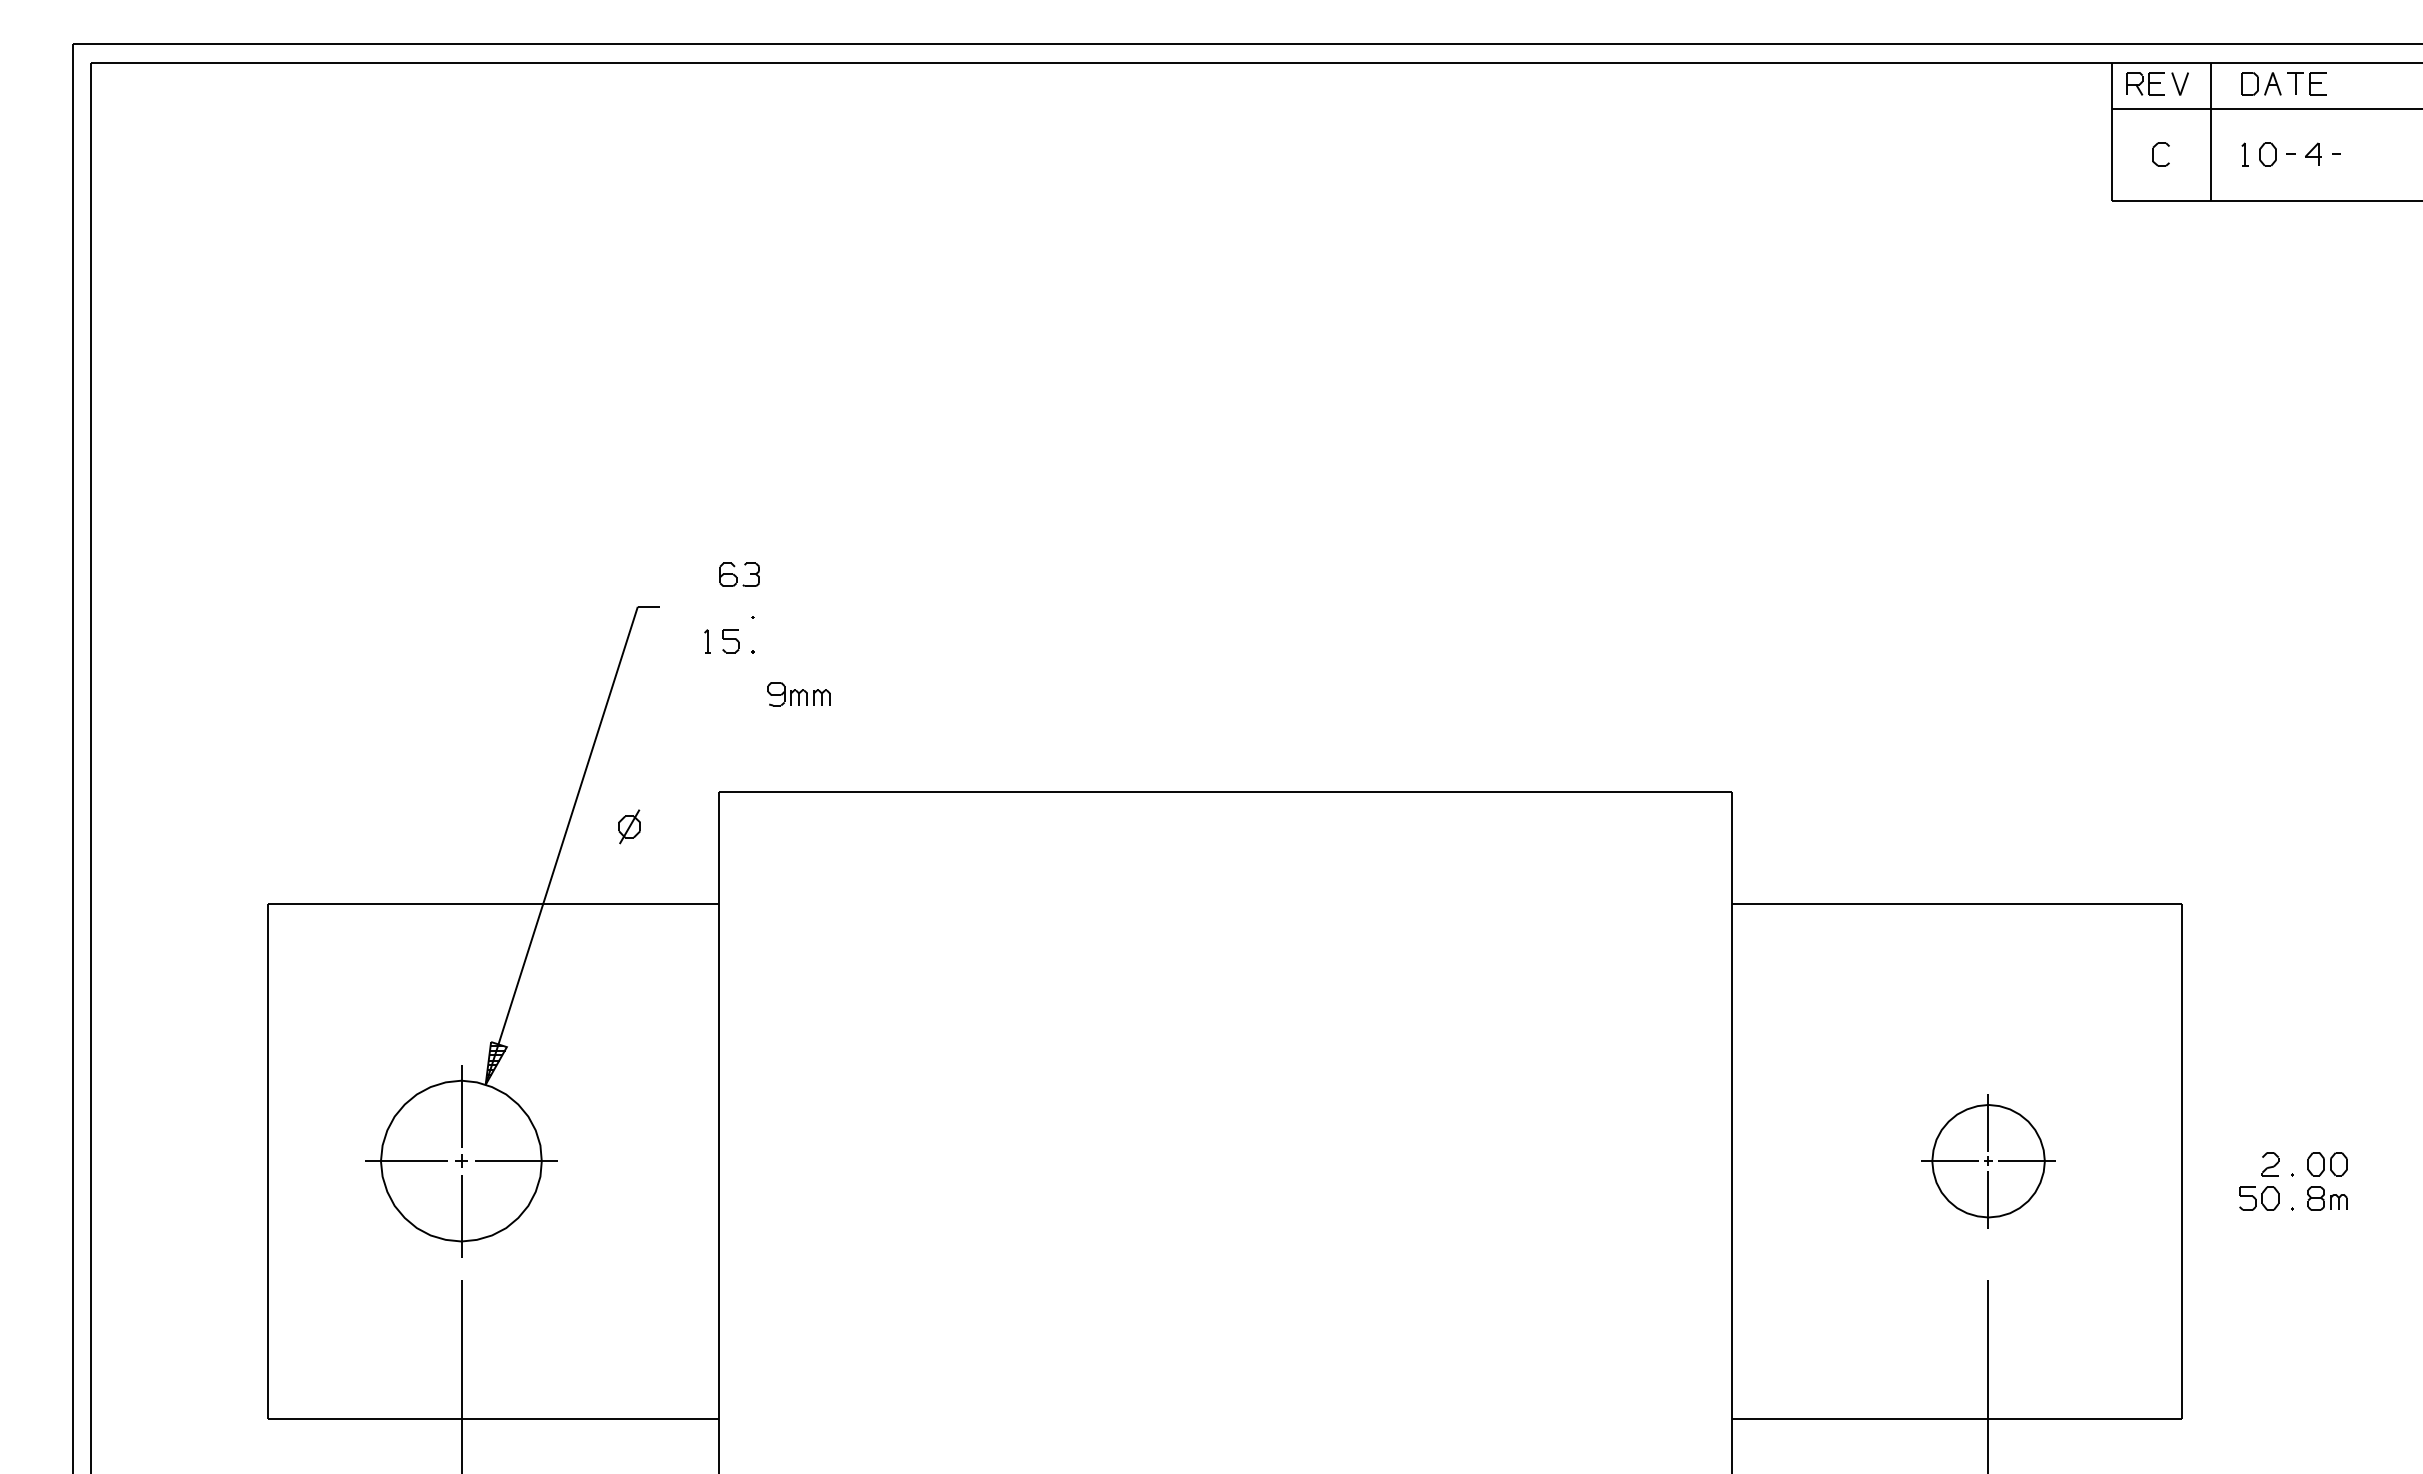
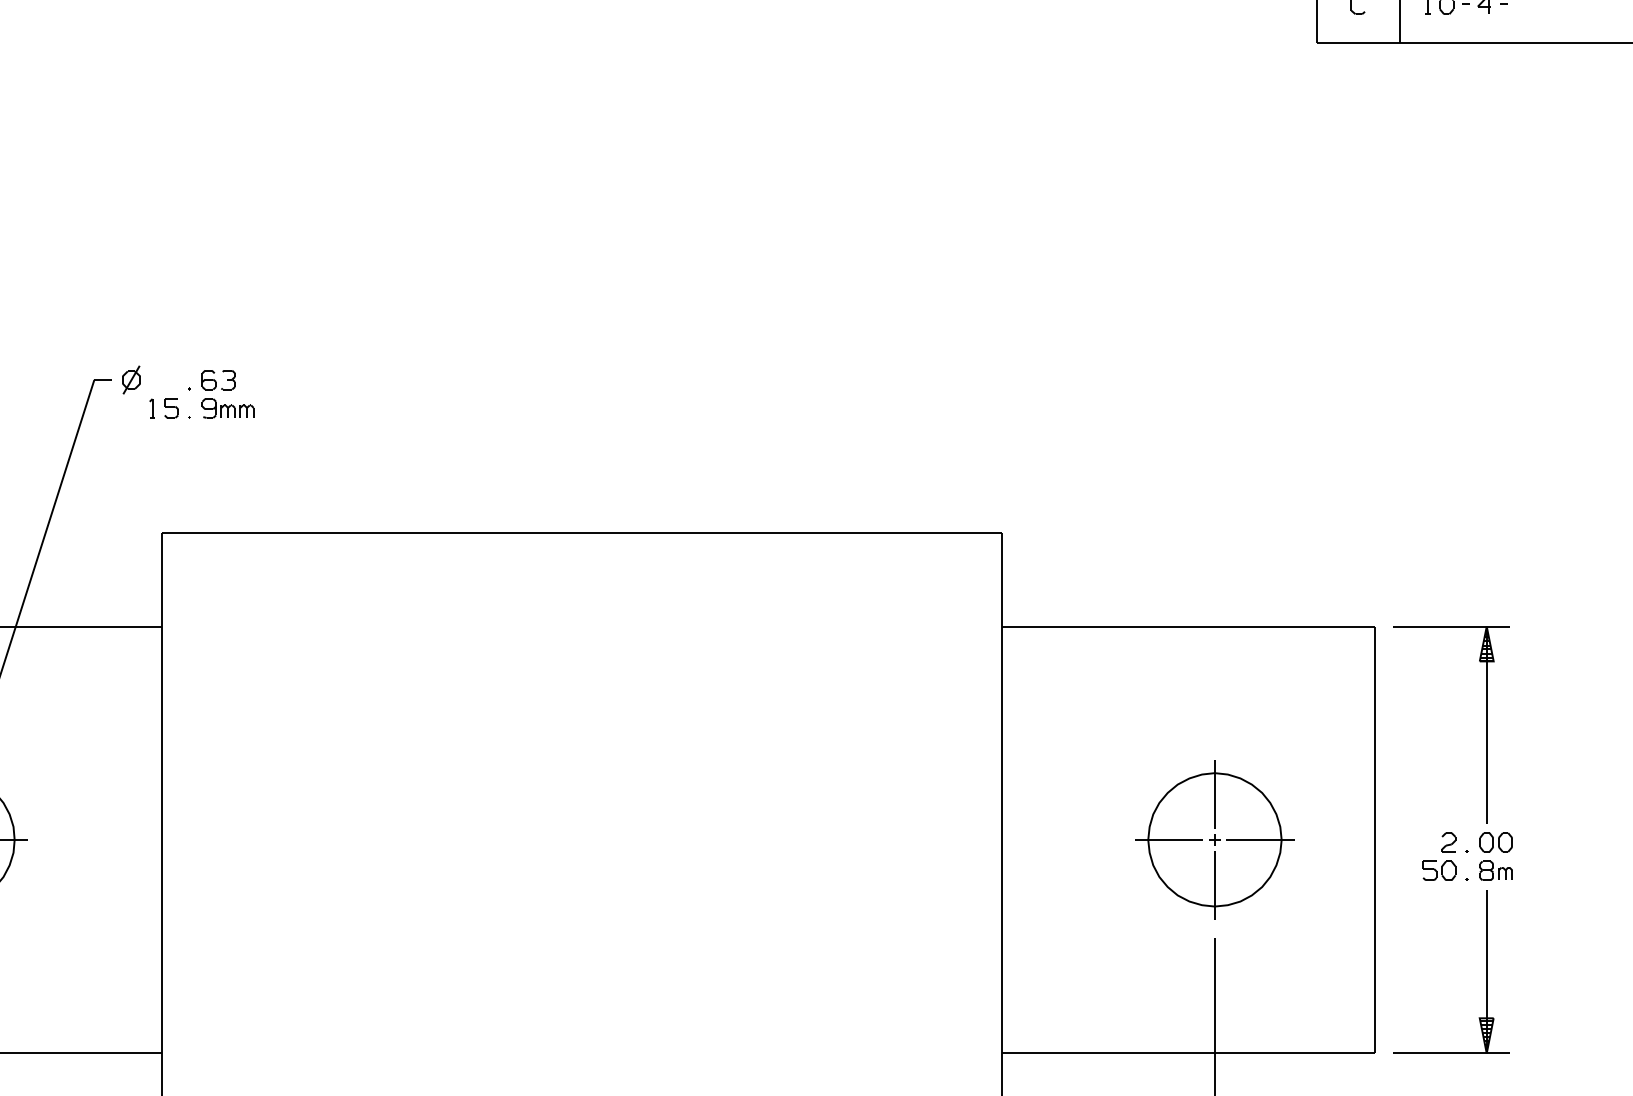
part: (739, 574) -> (218, 379), moved
part: (798, 694) -> (227, 408), moved
part: (629, 826) -> (131, 379), moved
part: (2315, 1021) -> (1486, 724), added
part: (1988, 1161) -> (1214, 840), size x1.43
part: (2315, 1320) -> (1486, 972), added

